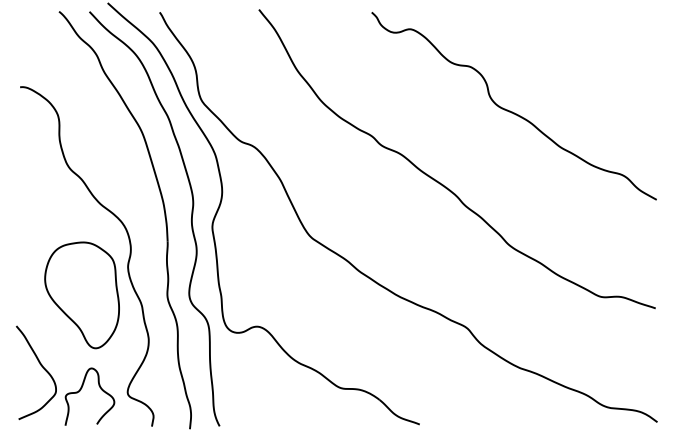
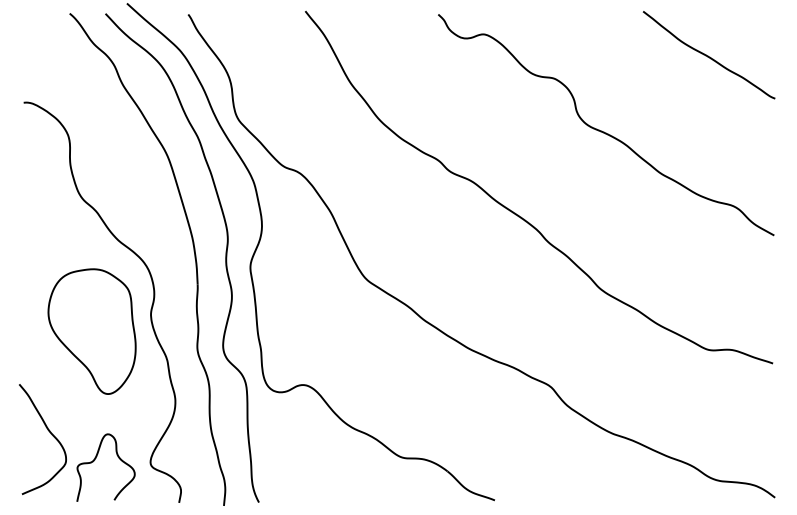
curve: (601, 47) -> (709, 55), added
part: (81, 295) -> (91, 331), moved

